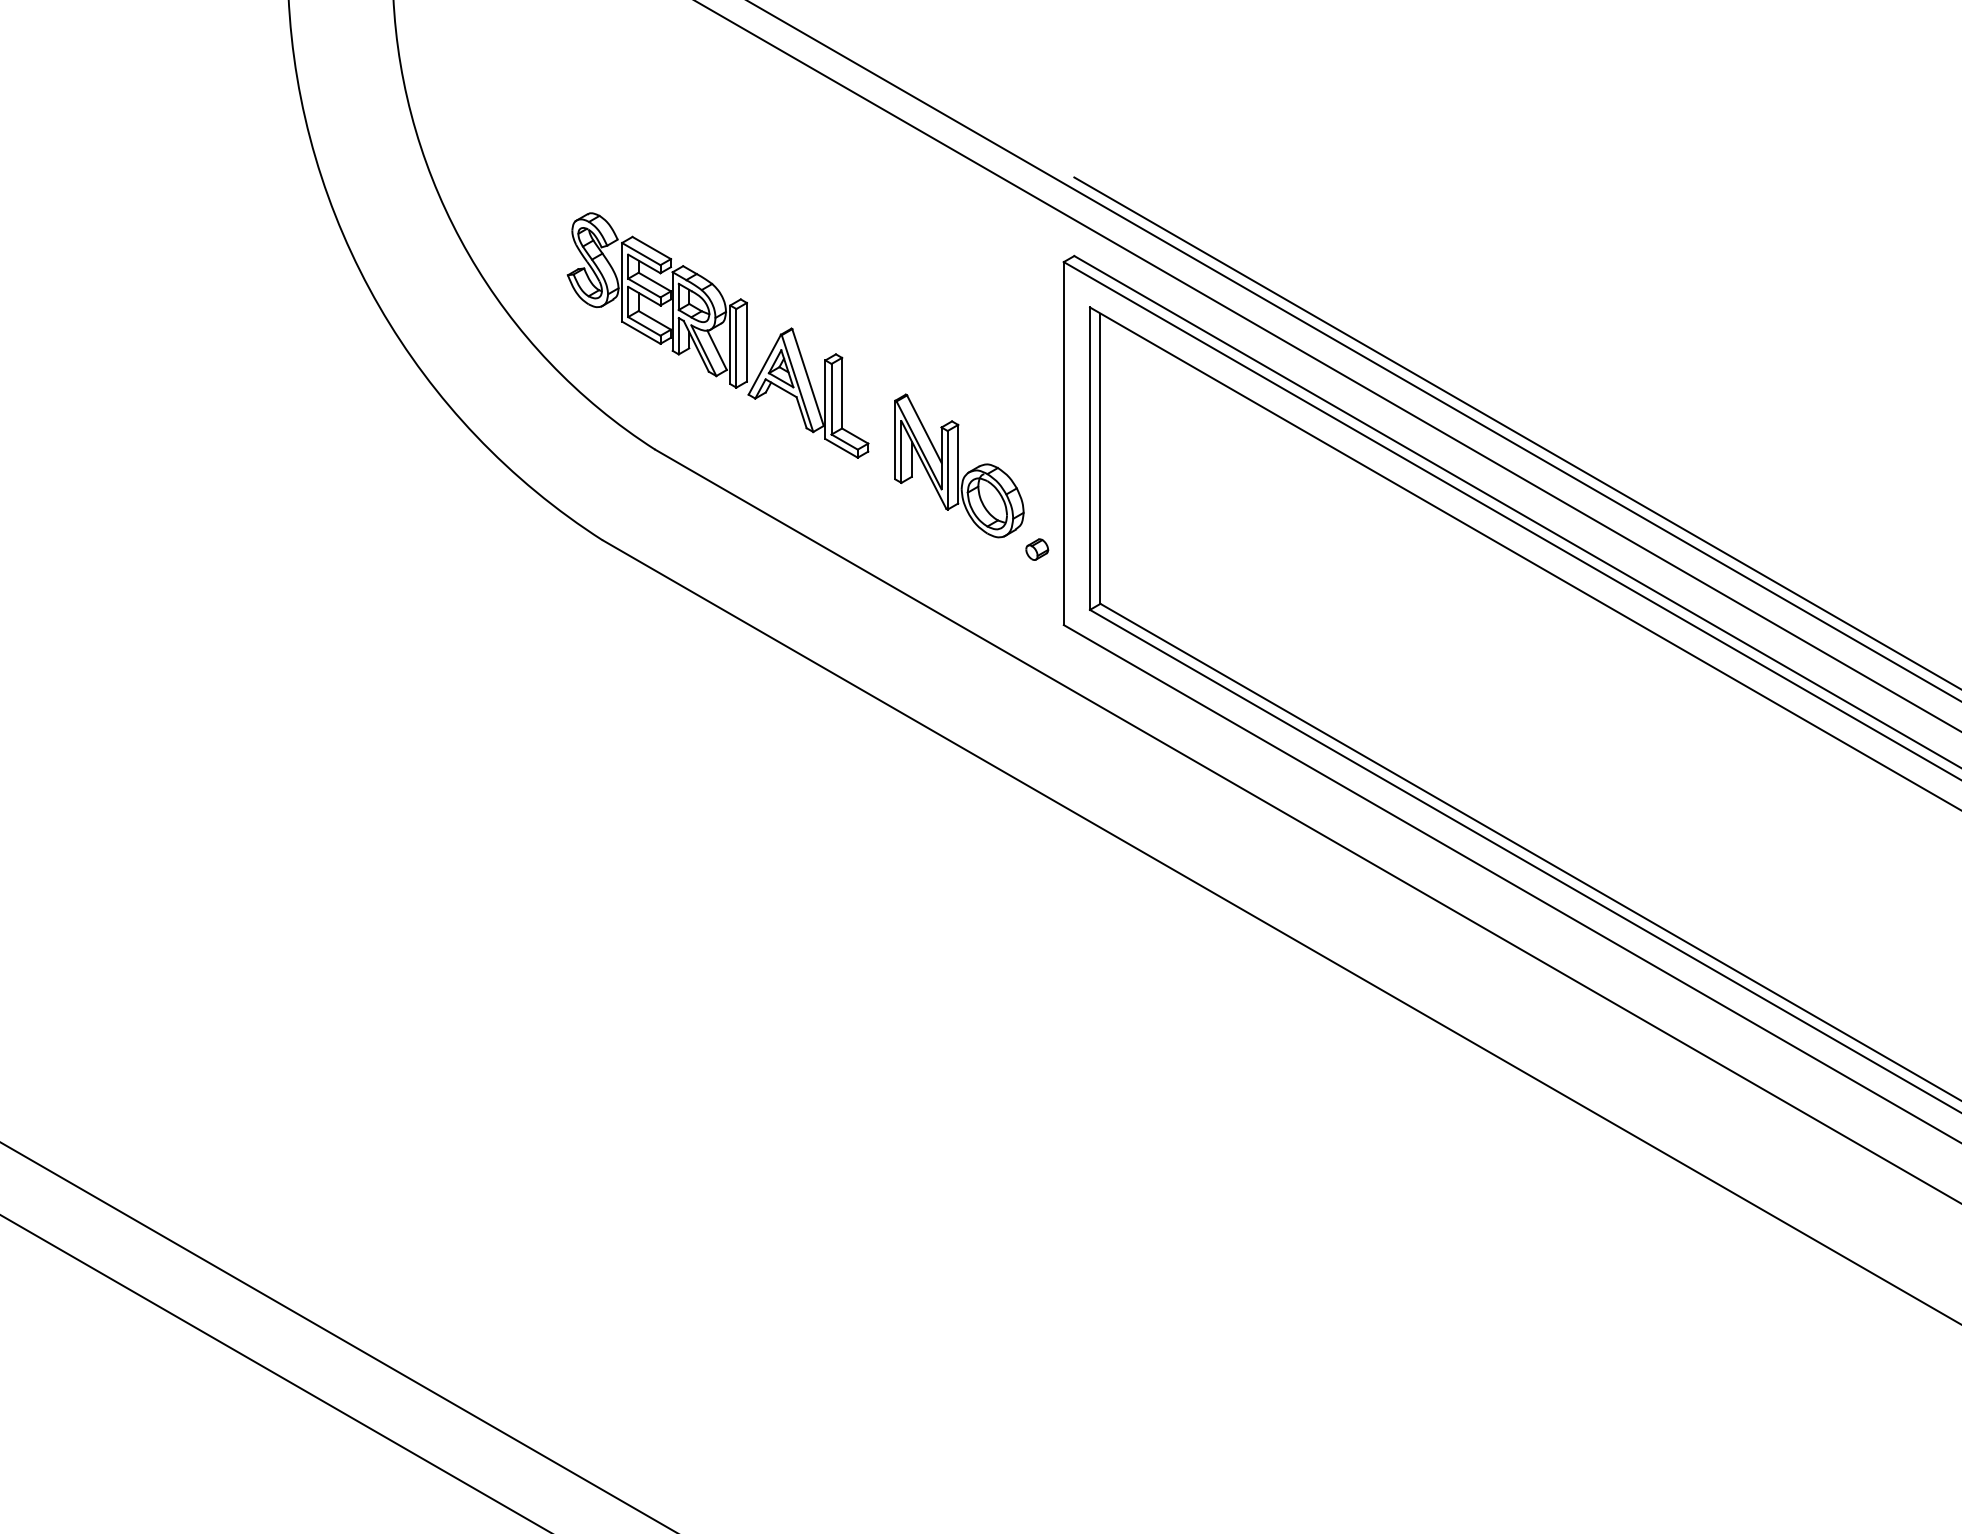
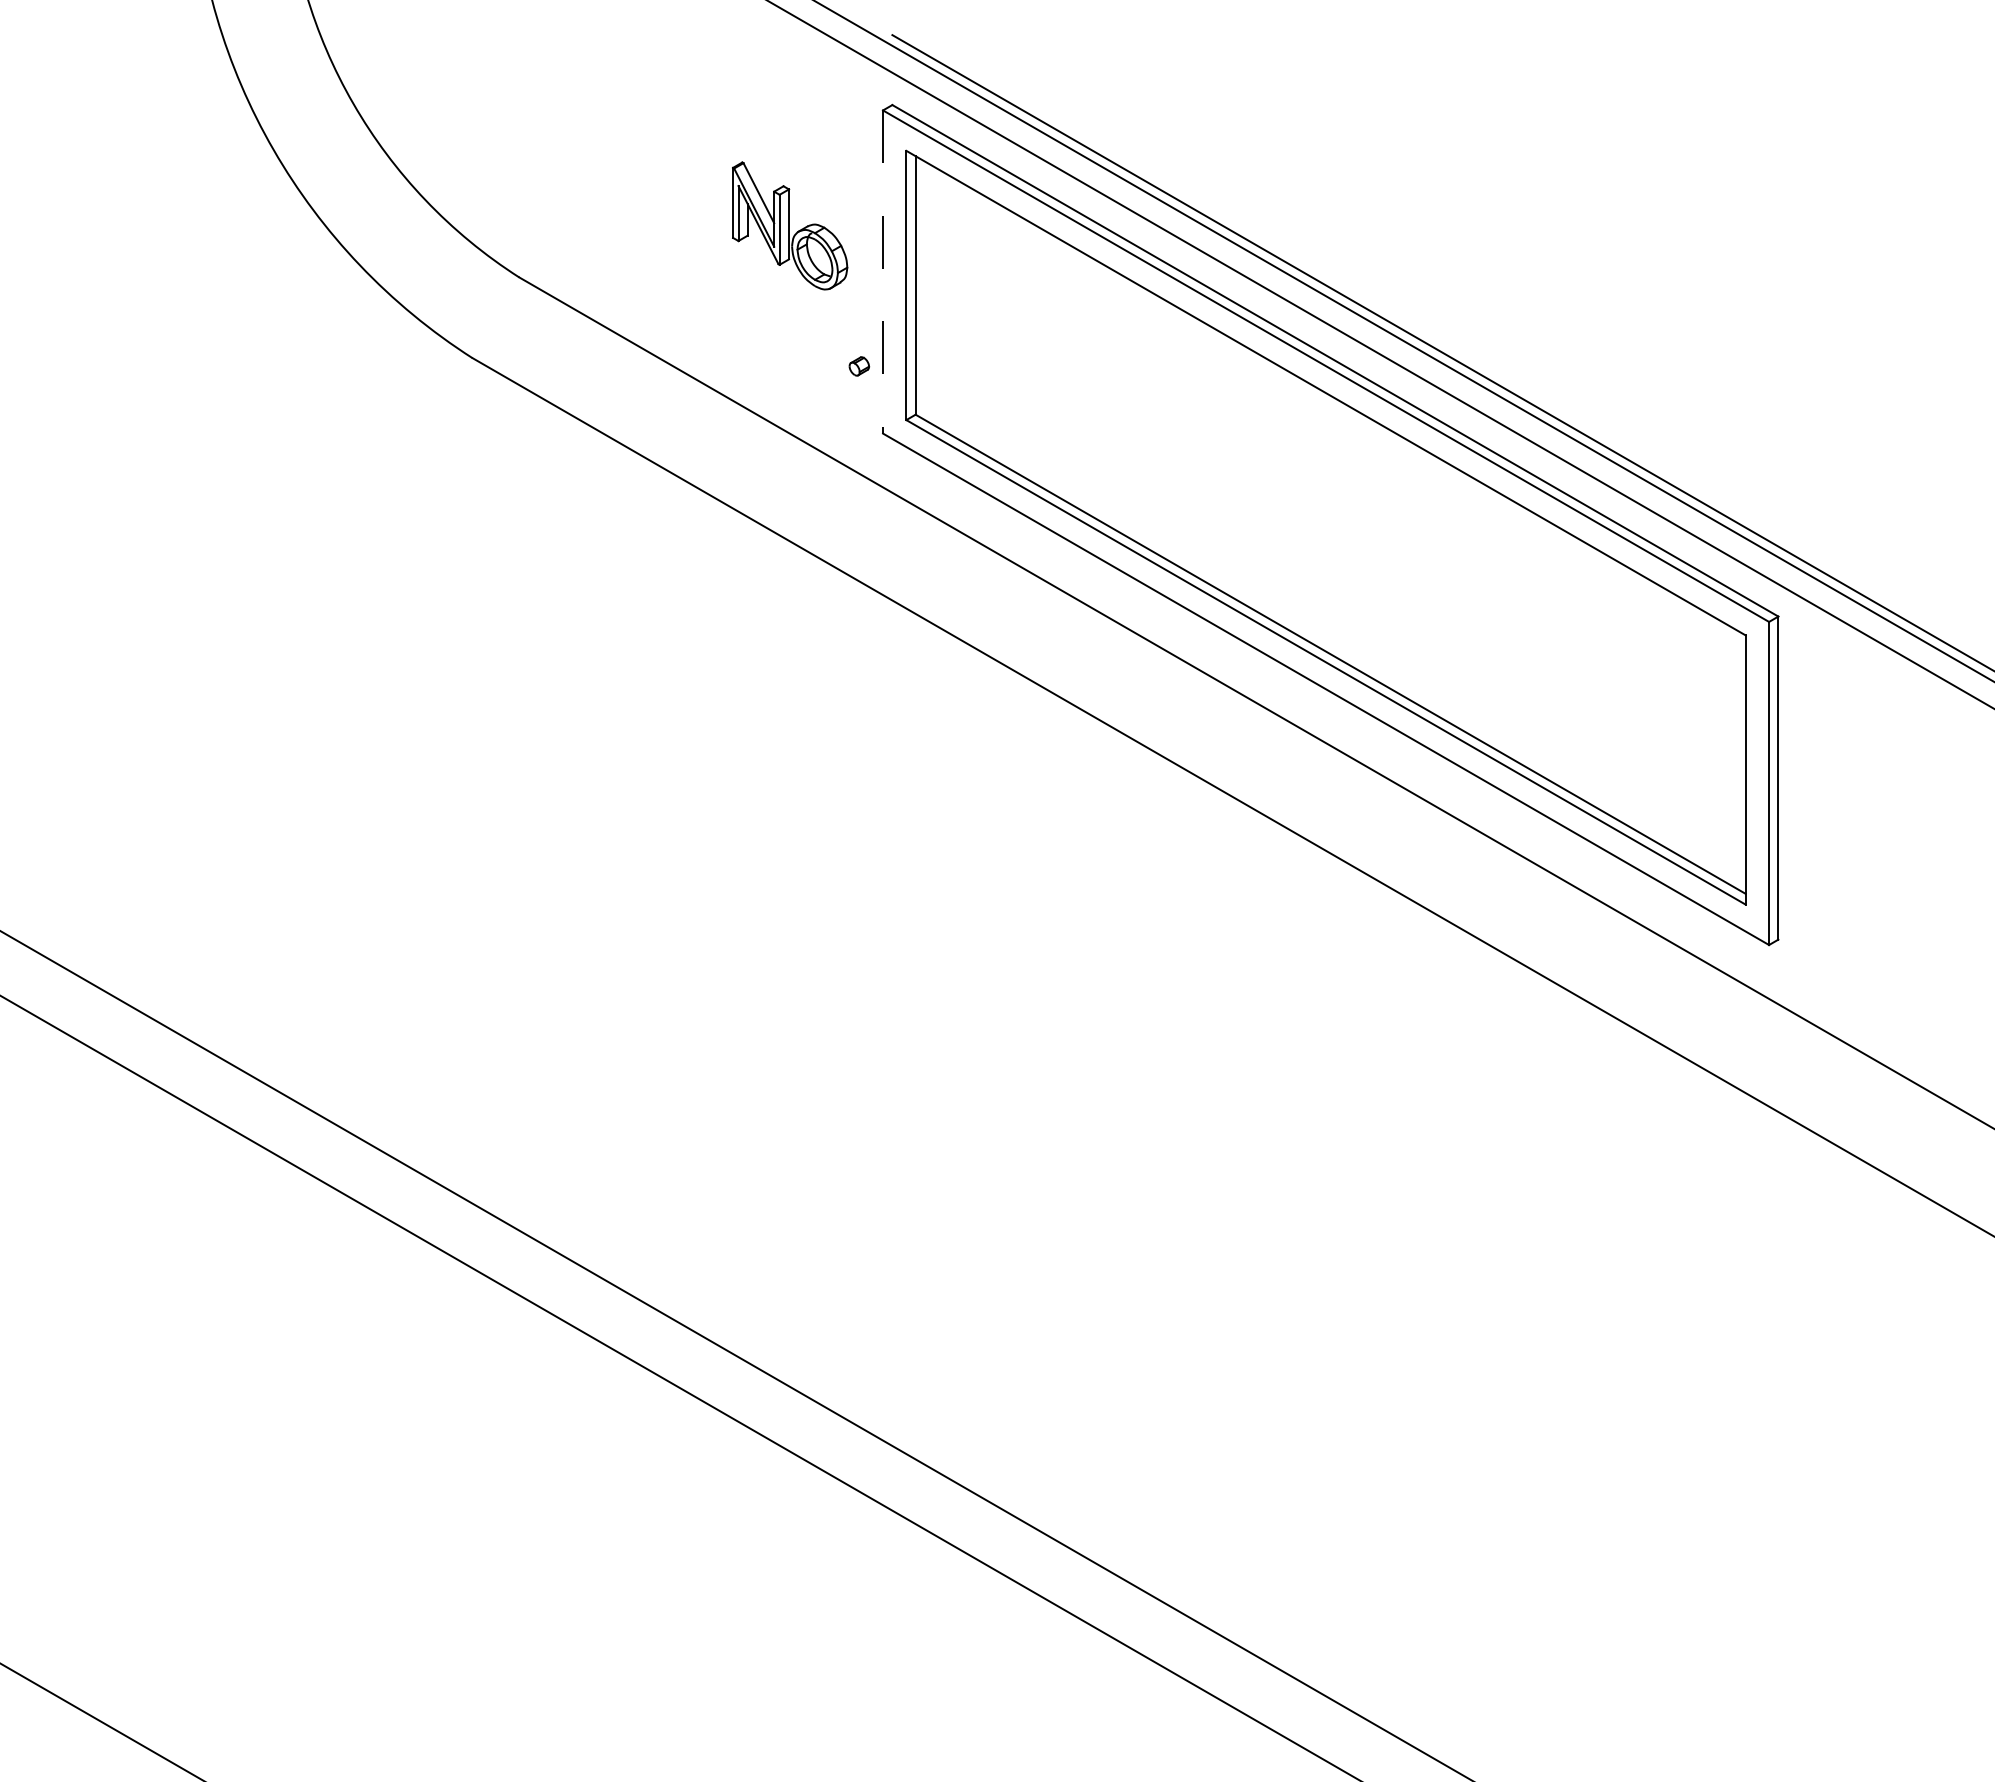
part: (717, 335) -> (574, 175), removed
line: (1064, 444) -> (883, 272), solid -> dashed
part: (959, 465) -> (790, 225), moved

